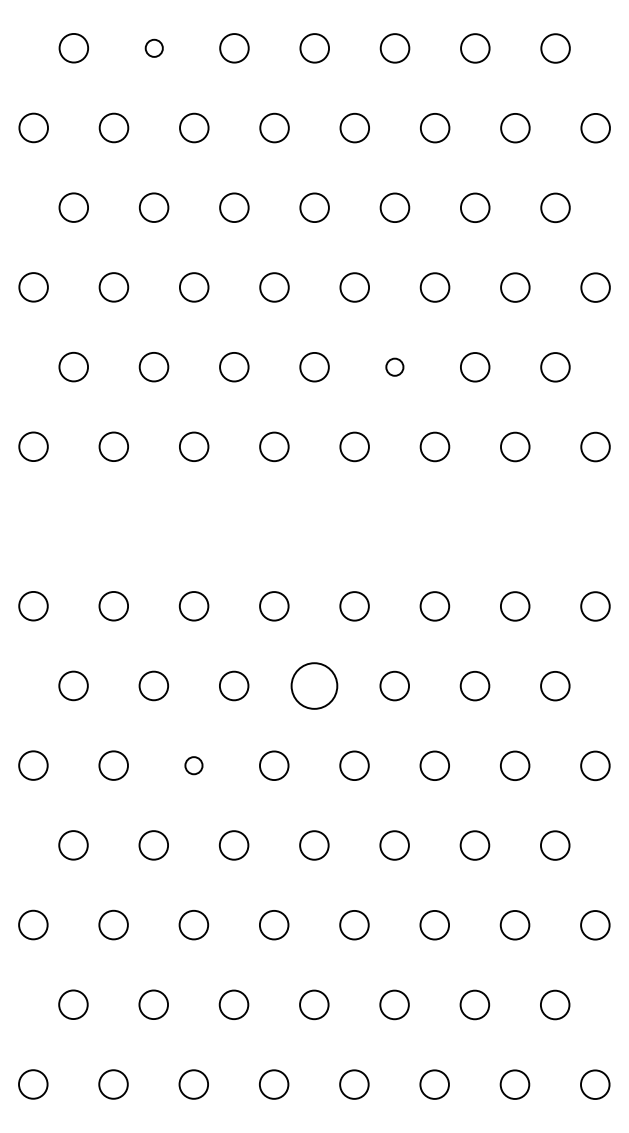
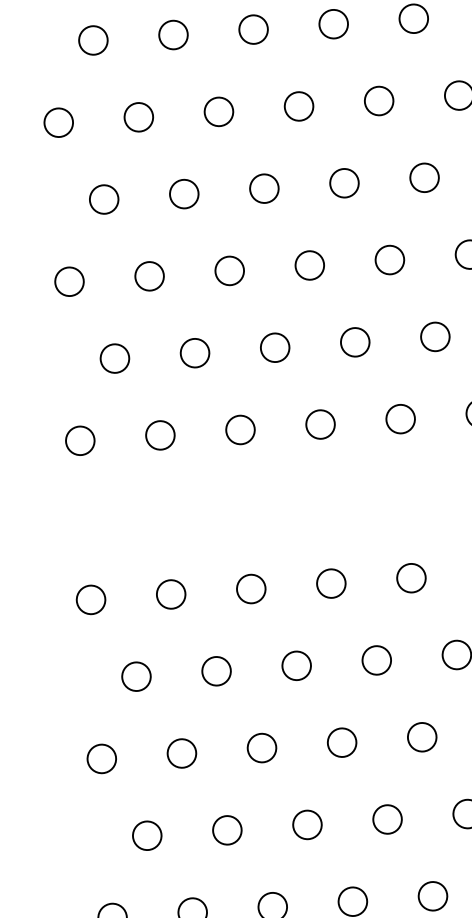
circle: (154, 48) -> (173, 35), size x1.67
circle: (394, 366) -> (434, 336), size x1.67
circle: (314, 685) -> (376, 659), size x0.62
circle: (193, 765) -> (261, 747), size x1.67

